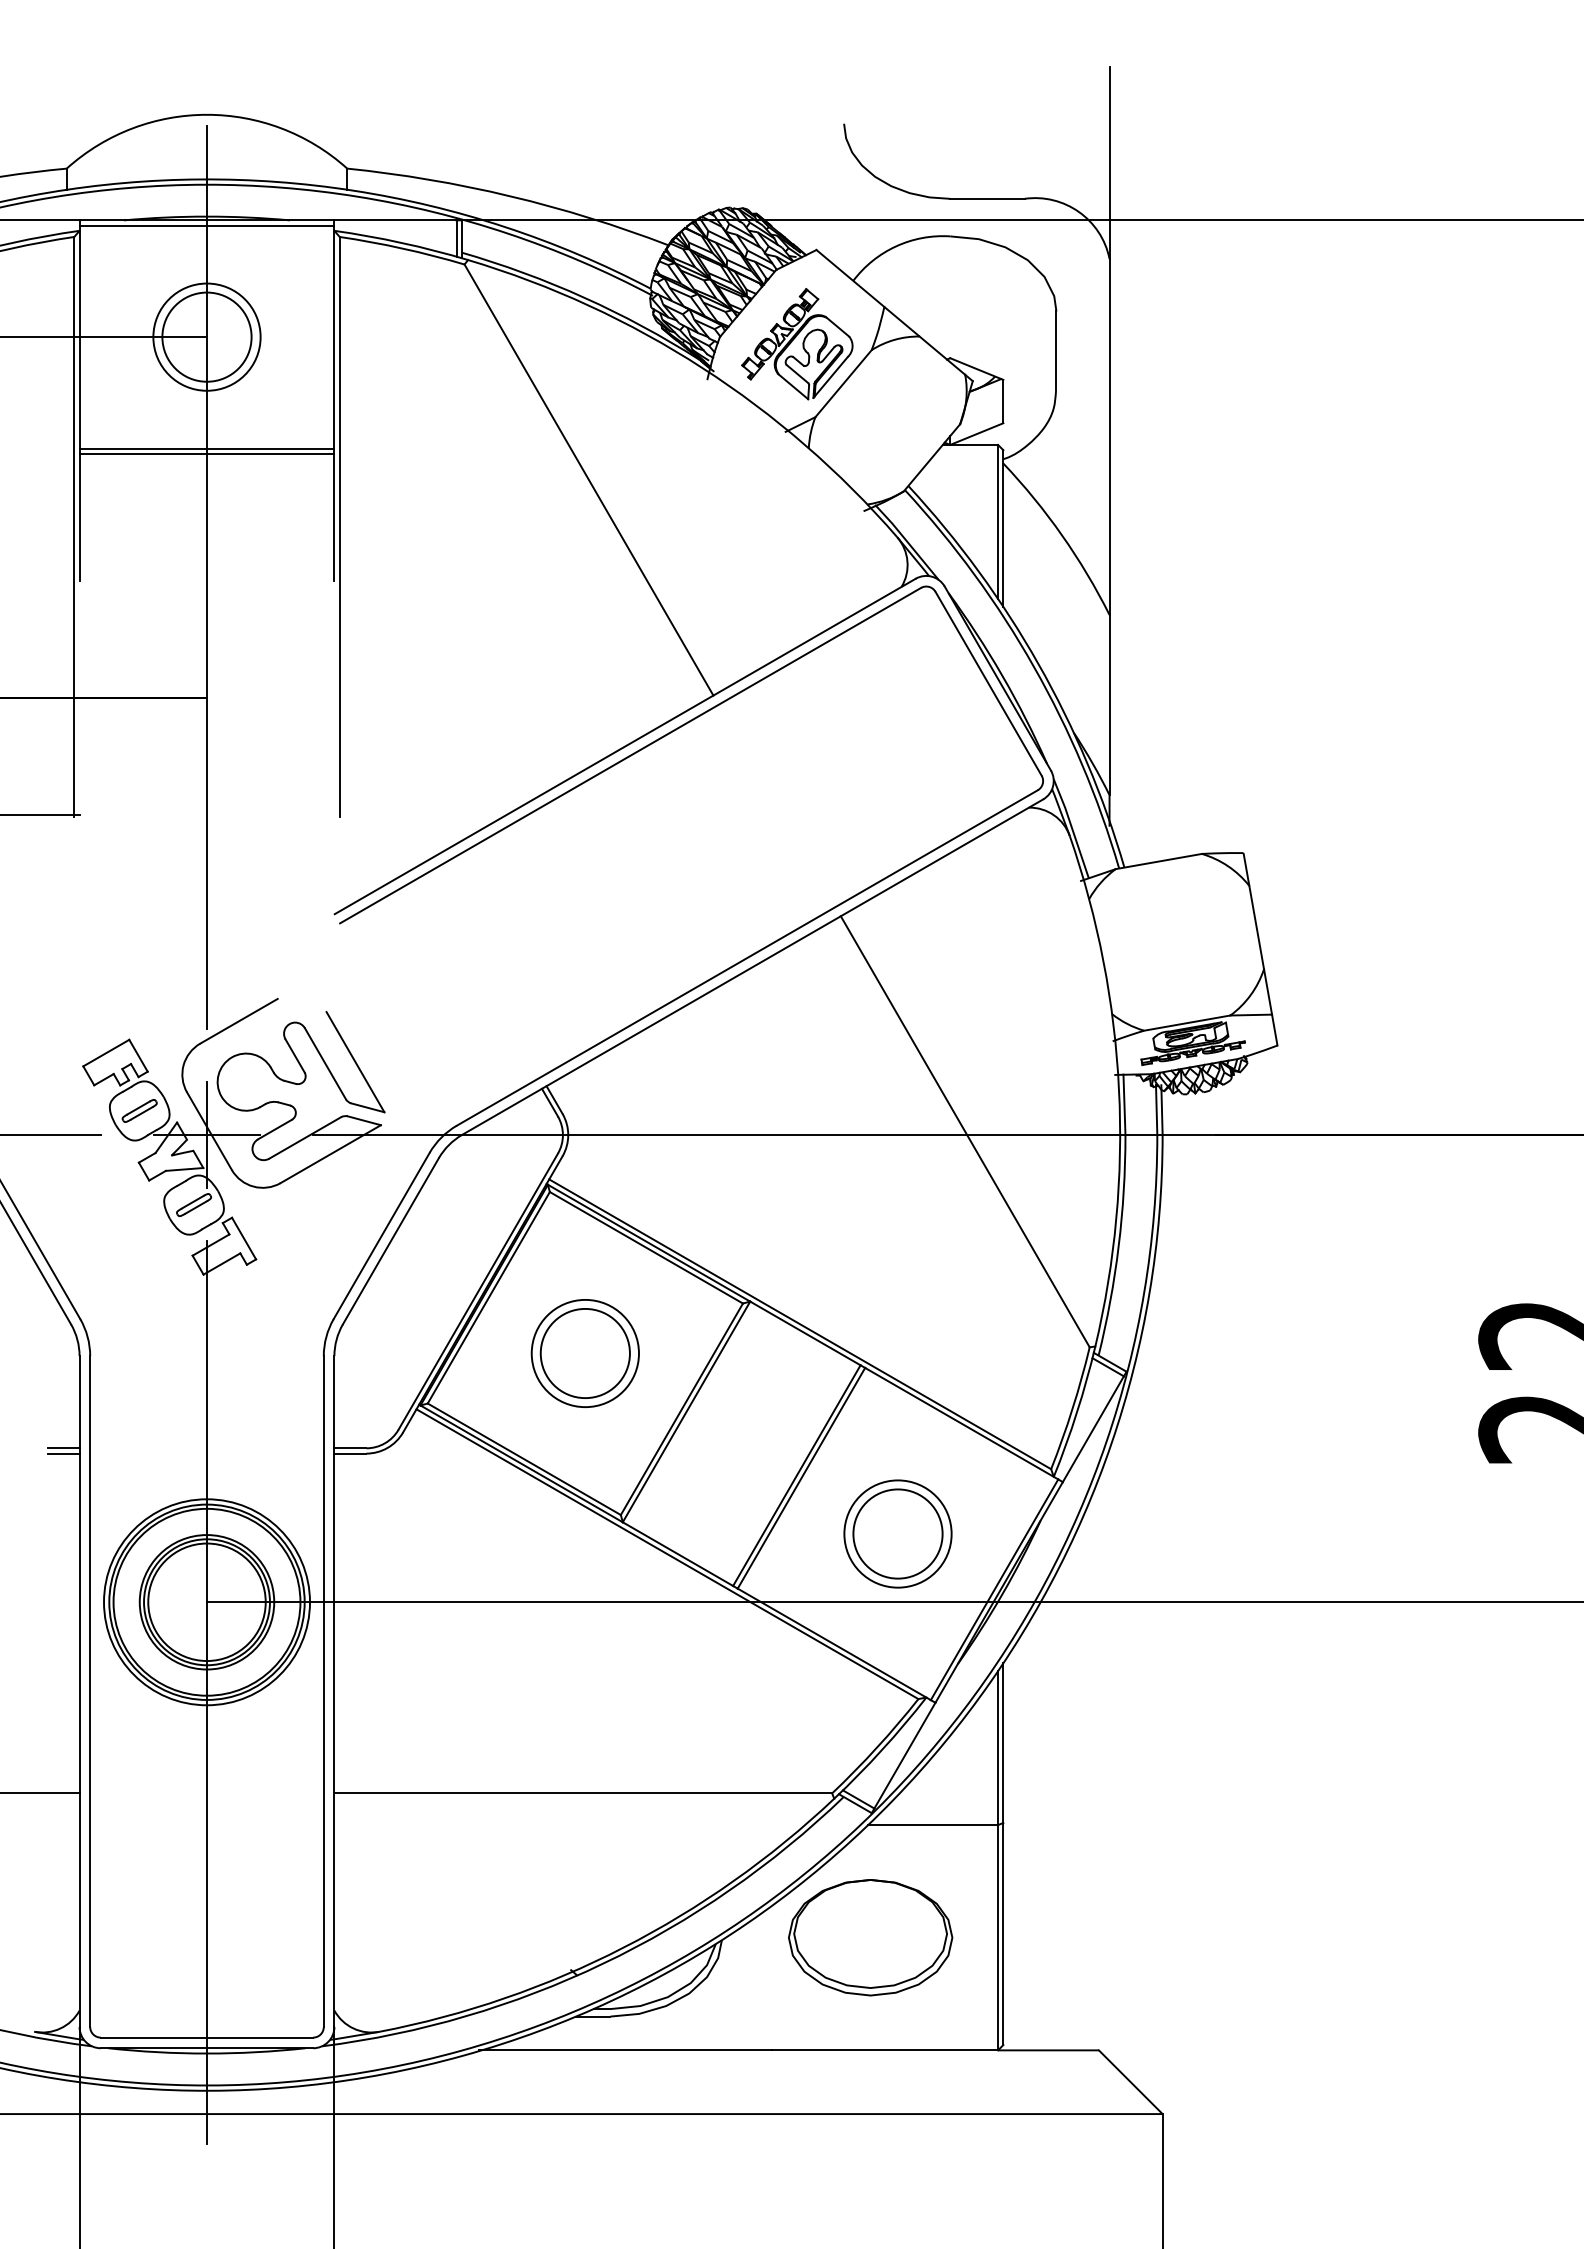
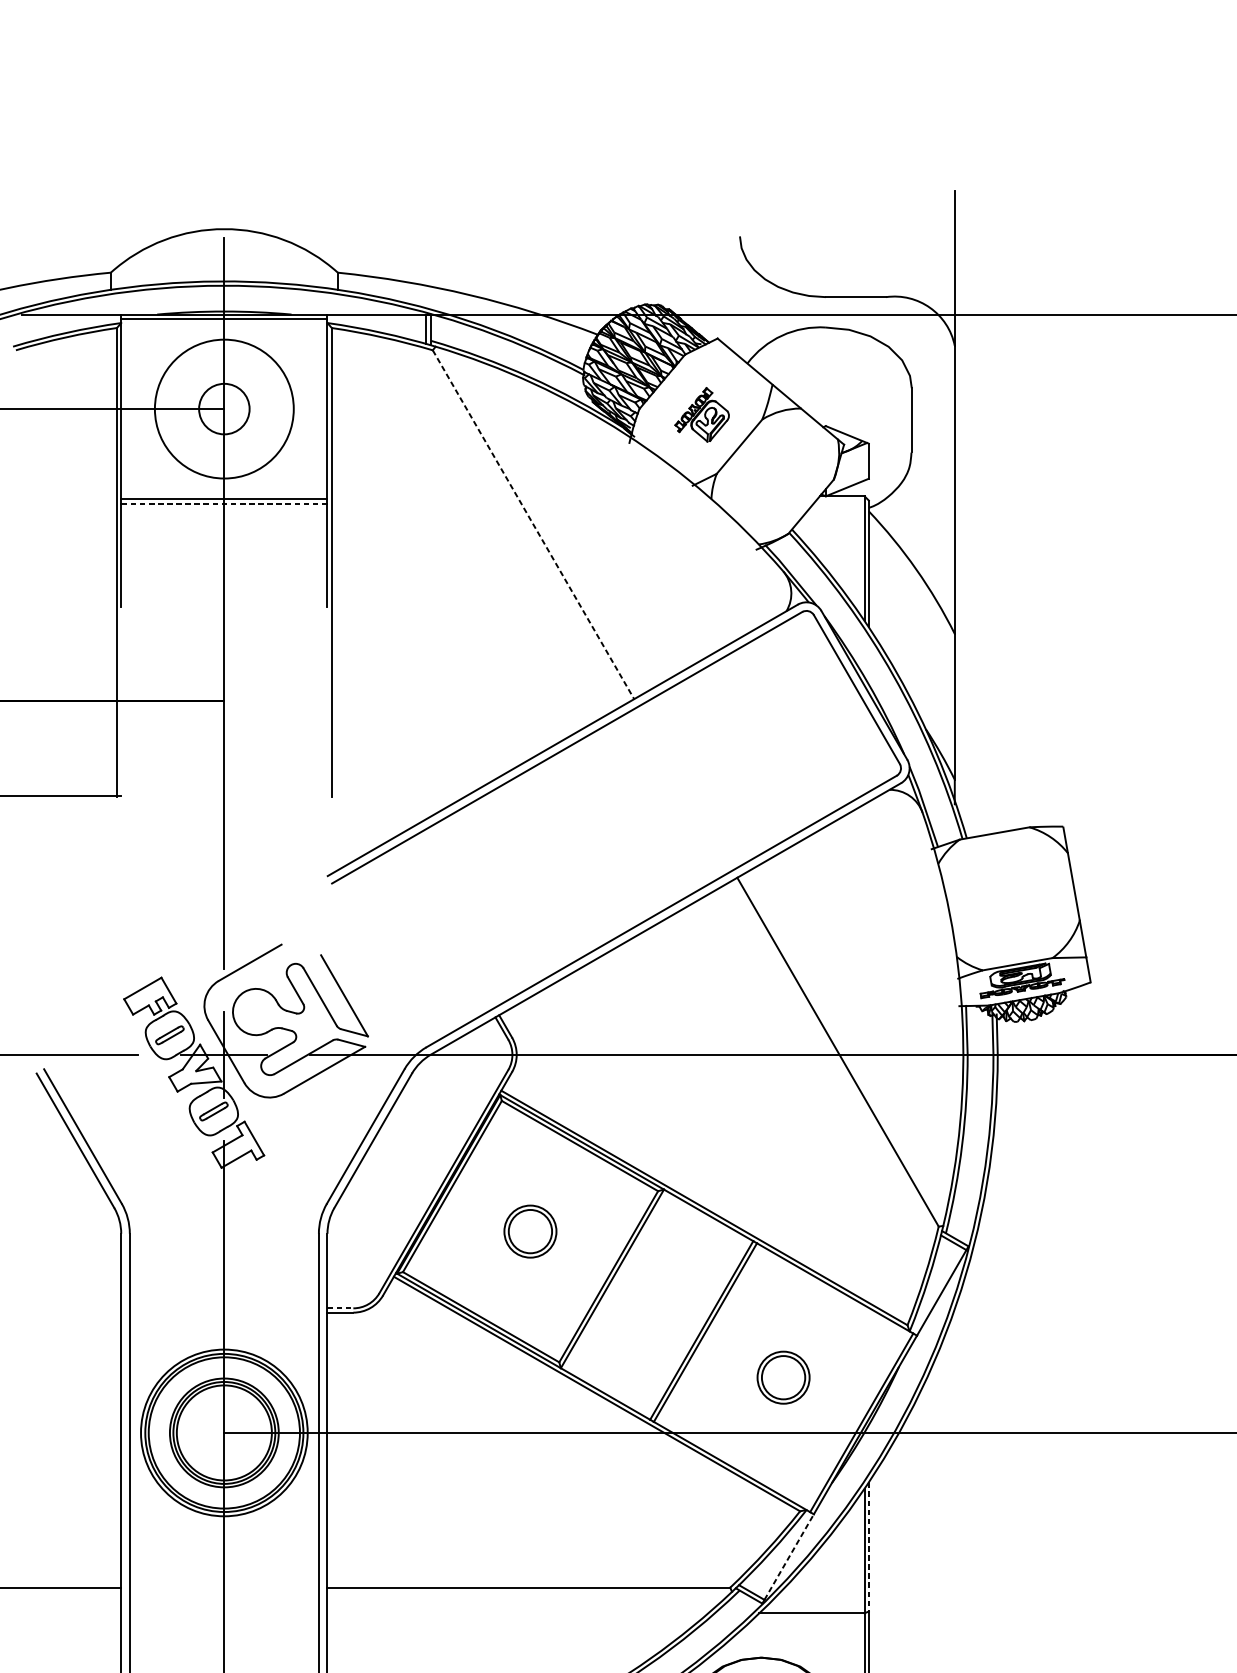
circle: (206, 336) -> (223, 408), size x0.7
circle: (206, 336) -> (223, 408), size x1.6
part: (797, 344) -> (702, 415), size x0.6
line: (206, 453) -> (223, 503), solid -> dashed
line: (588, 480) -> (533, 525), solid -> dashed
part: (584, 1353) -> (529, 1231), size x0.6
line: (63, 1448) -> (108, 1308), removed
line: (350, 1448) -> (340, 1308), solid -> dashed
line: (63, 1453) -> (108, 1312), removed
part: (897, 1533) -> (783, 1377), size x0.6
line: (1003, 1743) -> (868, 1547), solid -> dashed
line: (905, 1755) -> (789, 1556), solid -> dashed

